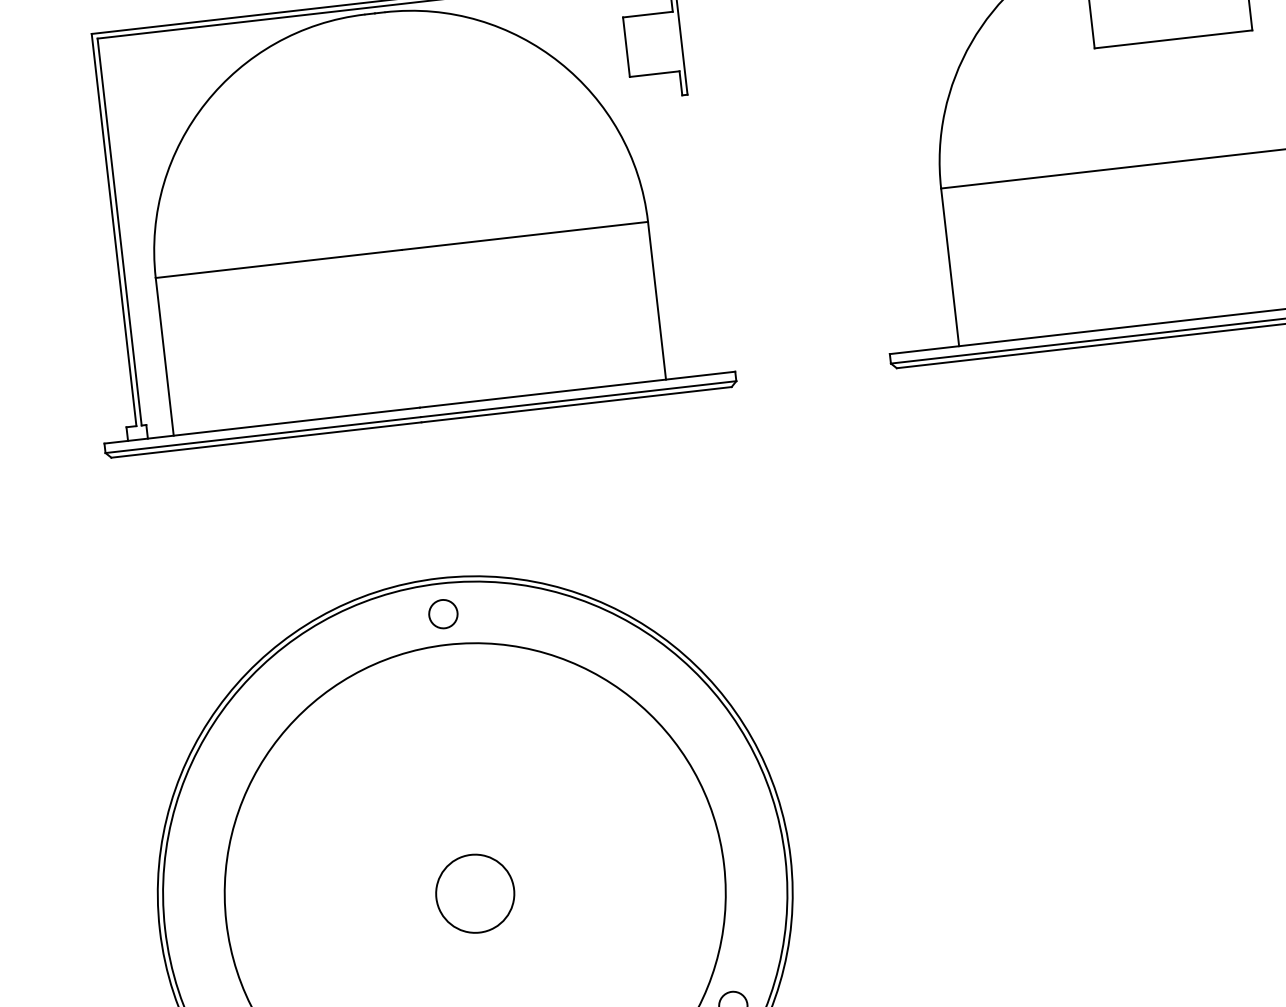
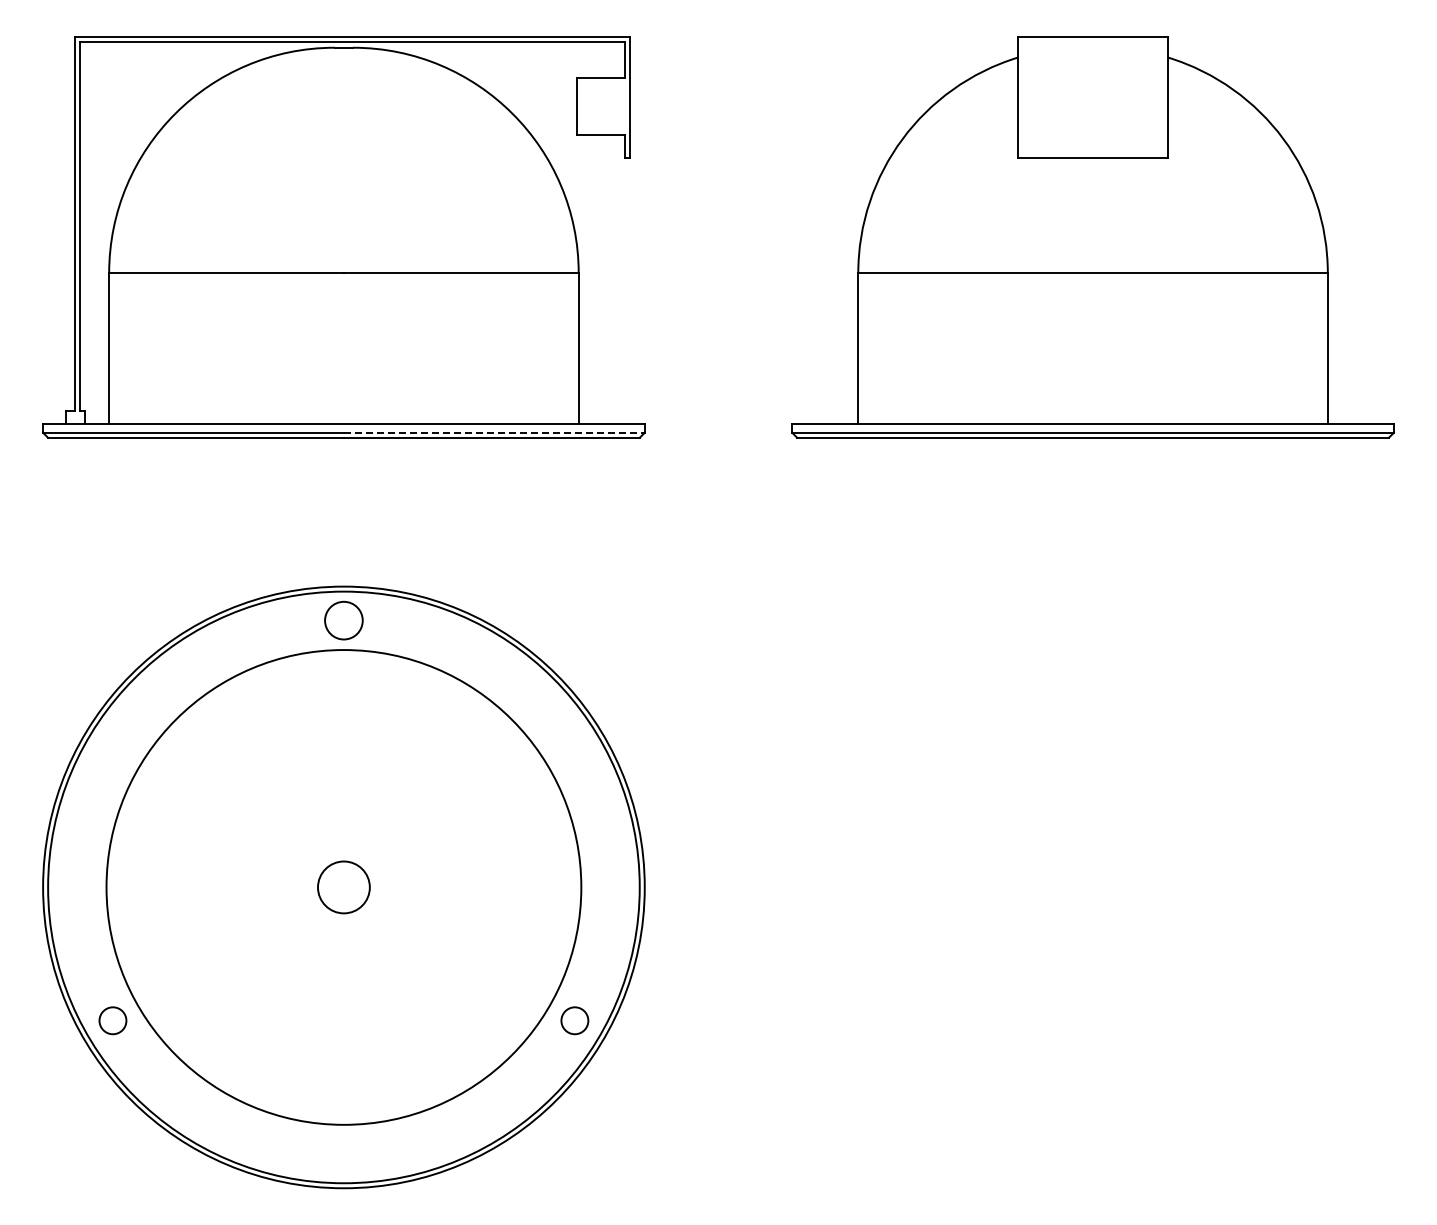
line: (578, 398) -> (494, 432), solid -> dashed
circle: (442, 613) -> (343, 620), size x1.4
circle: (474, 893) -> (343, 887), size x0.7

